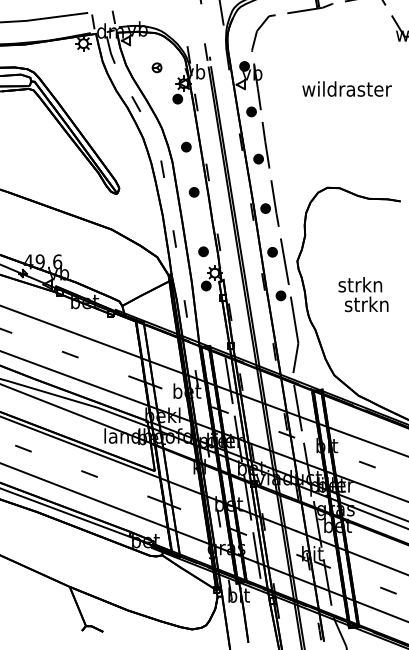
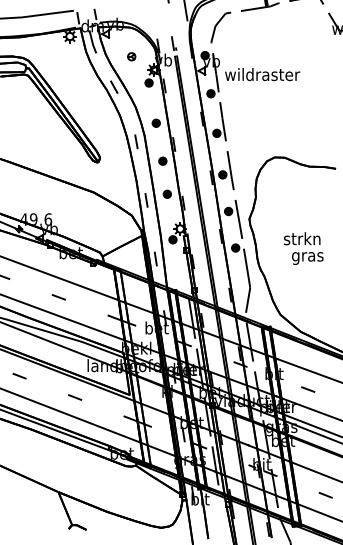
text: (346, 88) -> (262, 74), moved
part: (203, 251) -> (167, 194), moved
text: (366, 306) -> (307, 256), strkn -> gras

